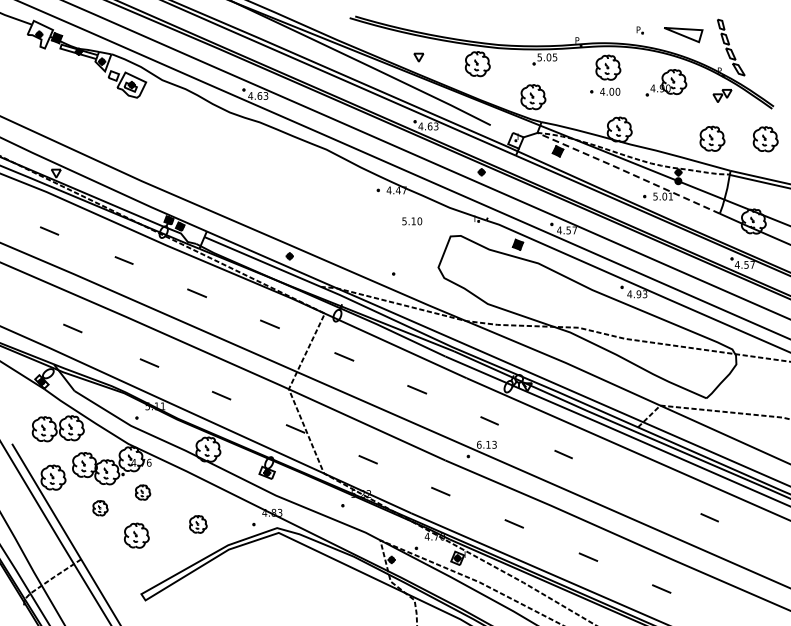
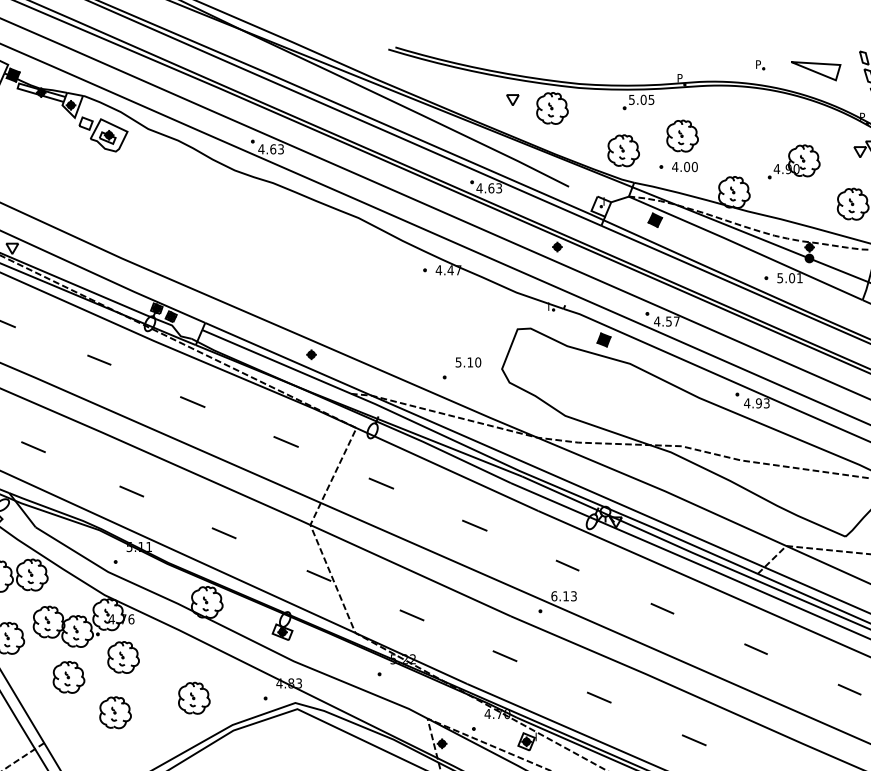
part: (418, 57) -> (512, 99), moved
part: (605, 74) -> (678, 144), moved
part: (666, 82) -> (794, 161), moved
line: (627, 172) -> (744, 247), dashed -> solid
text: (412, 221) -> (468, 362), moved
line: (636, 485) -> (755, 648), added
part: (142, 492) -> (122, 657), size x1.67
part: (100, 508) -> (68, 677), size x1.67
part: (198, 524) -> (194, 698), size x1.43

